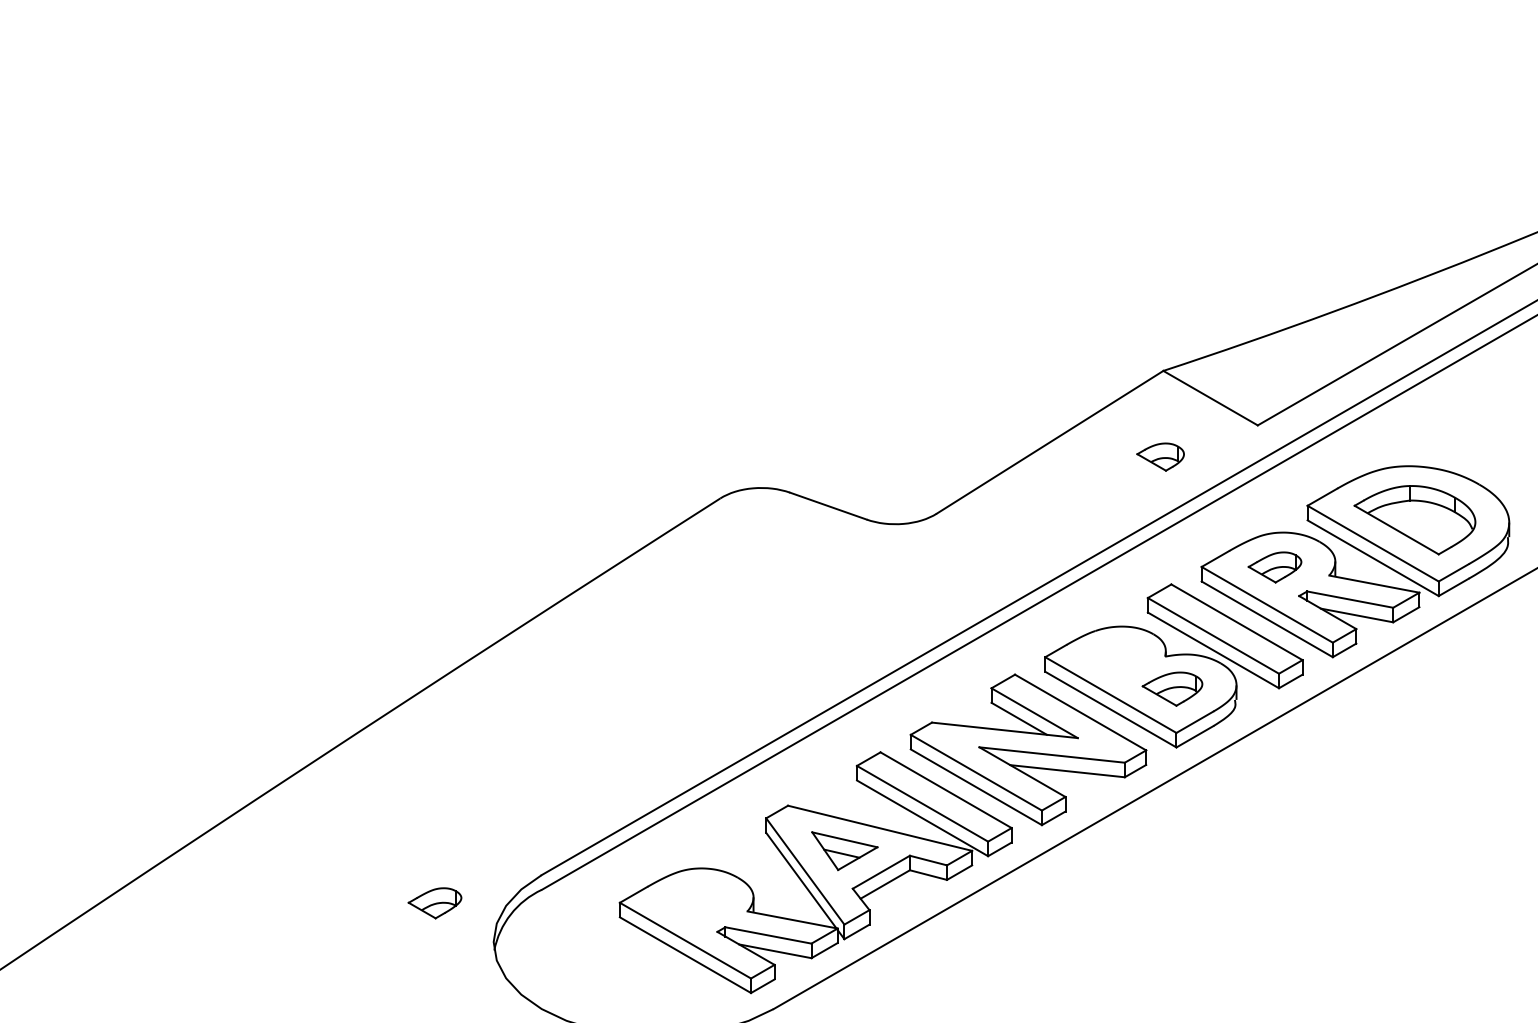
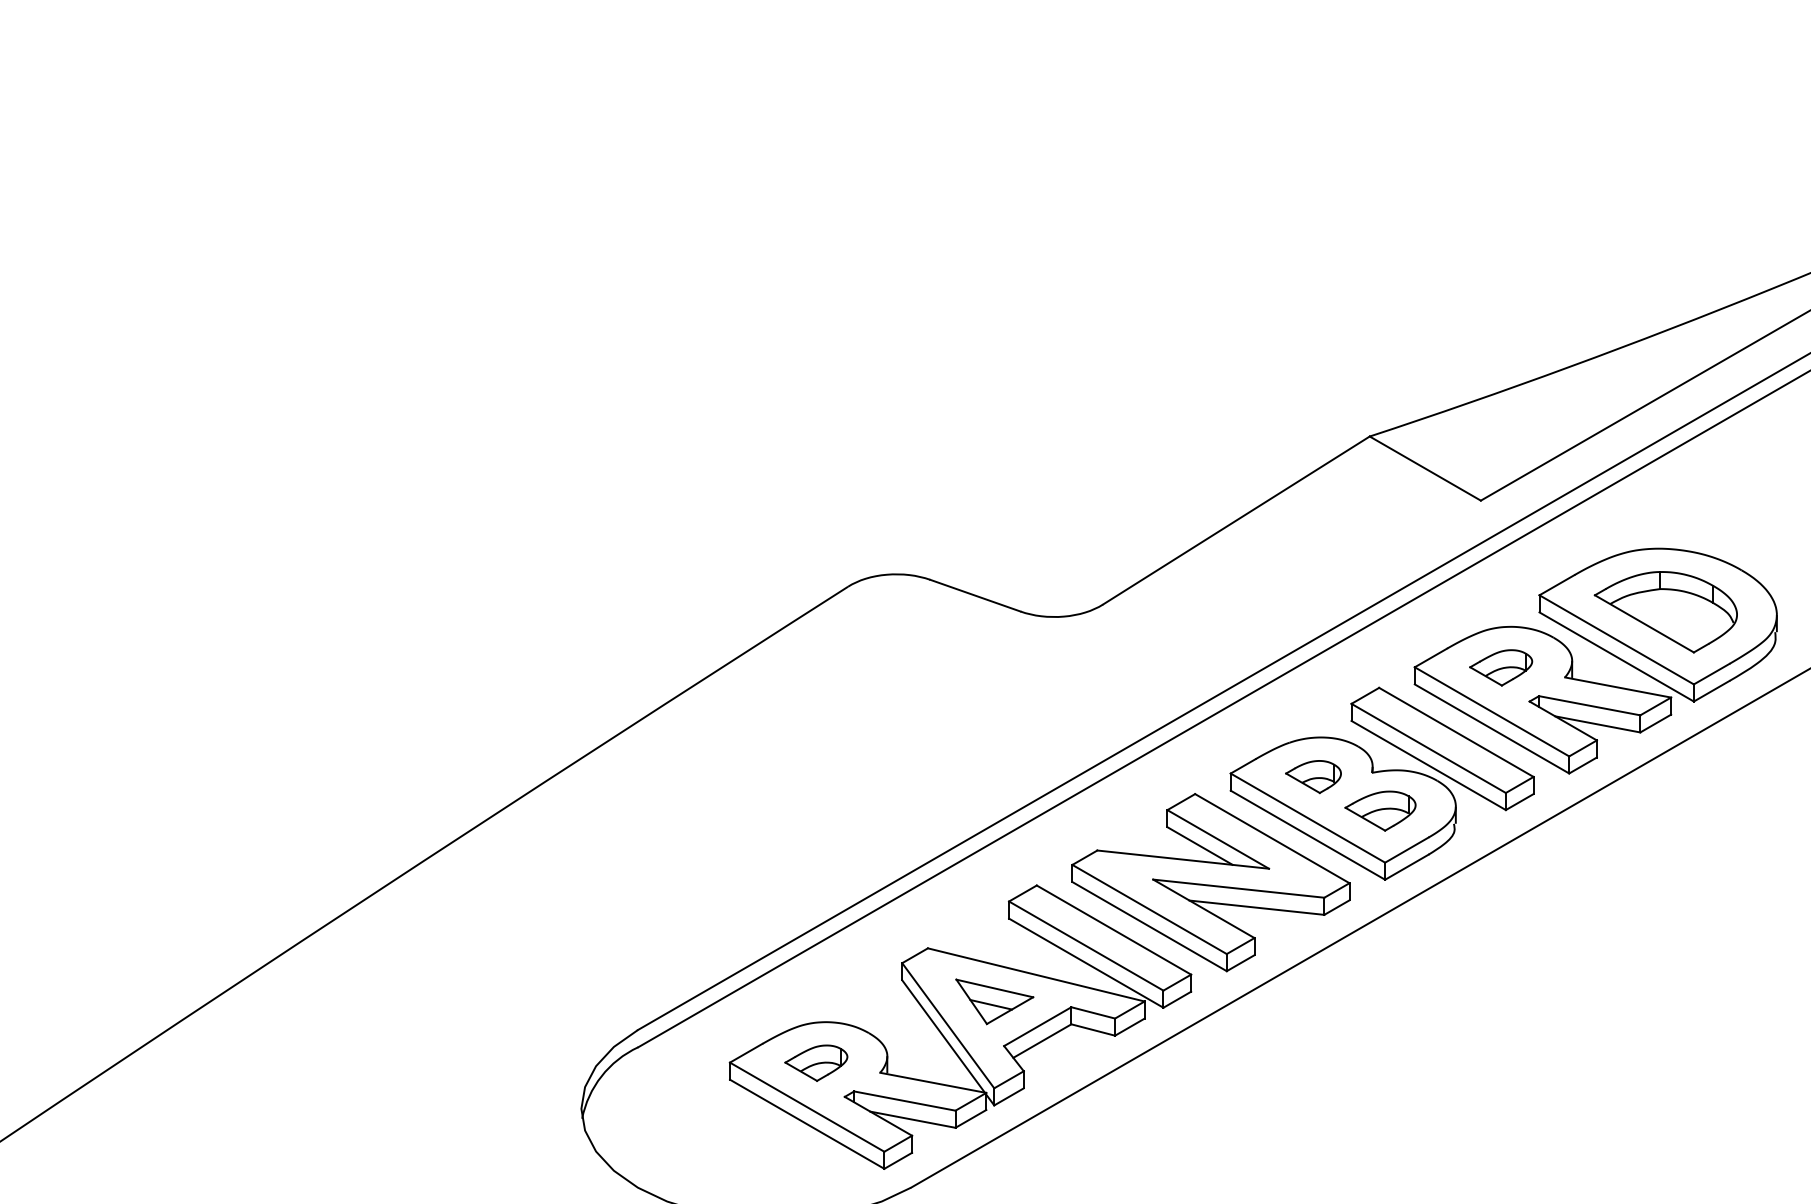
part: (1160, 457) -> (1313, 777), moved
part: (435, 902) -> (816, 1062), moved

